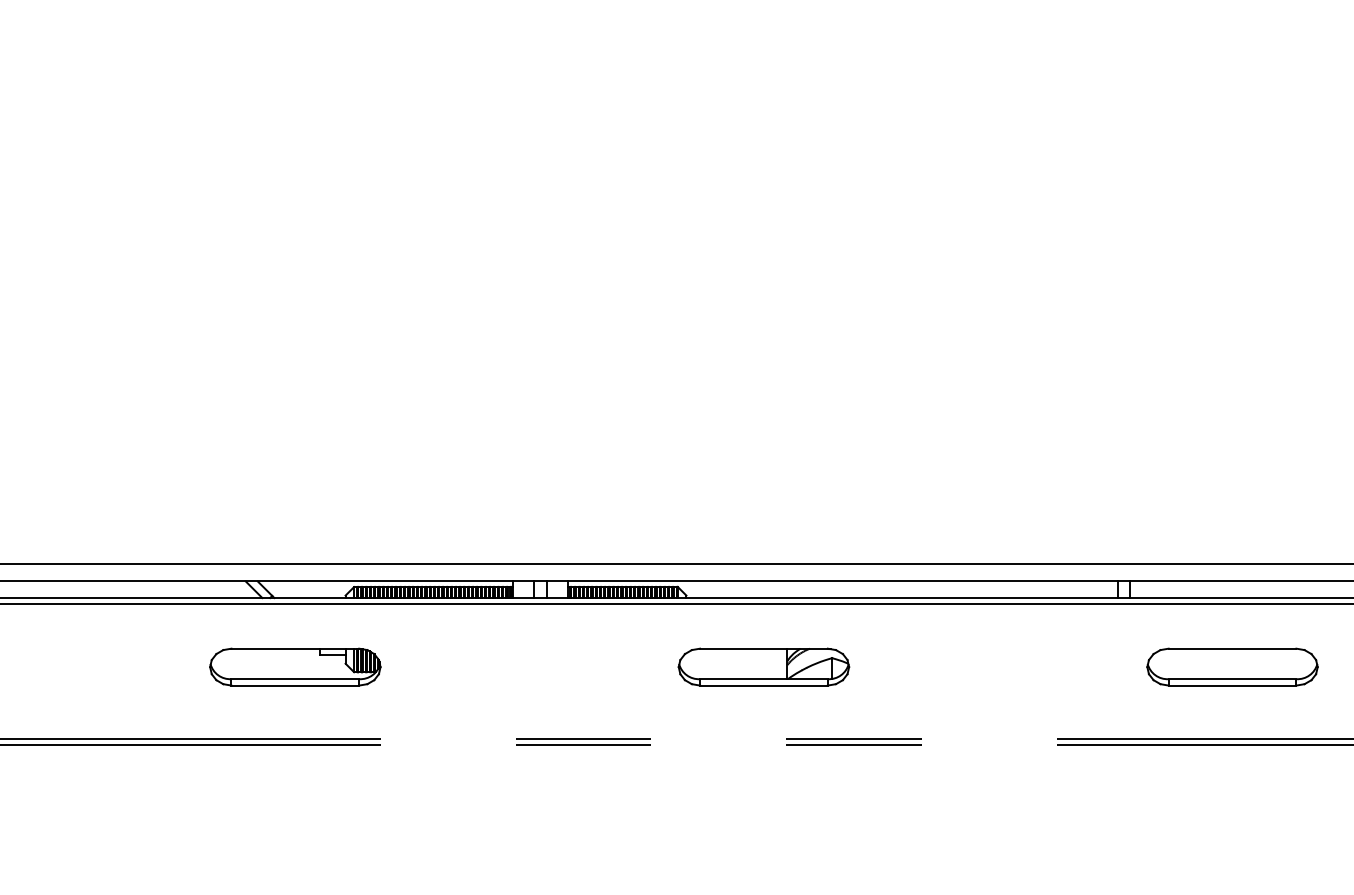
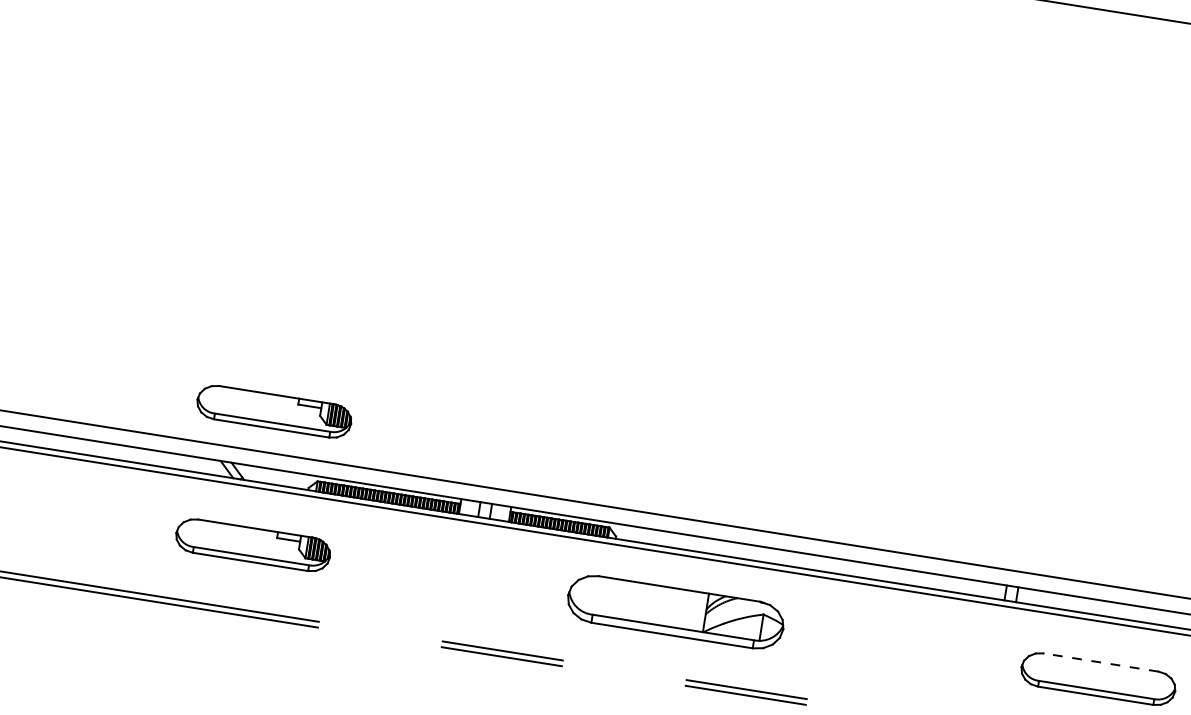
part: (295, 518) -> (274, 411), added
line: (1232, 648) -> (1101, 662), solid -> dashed
part: (763, 666) -> (675, 611), size x1.4

